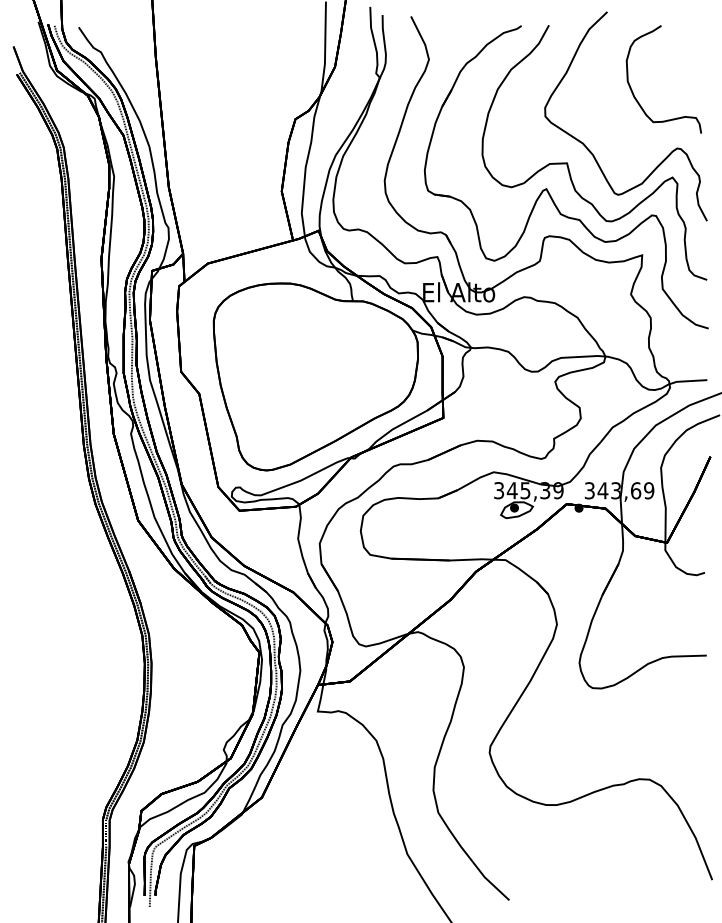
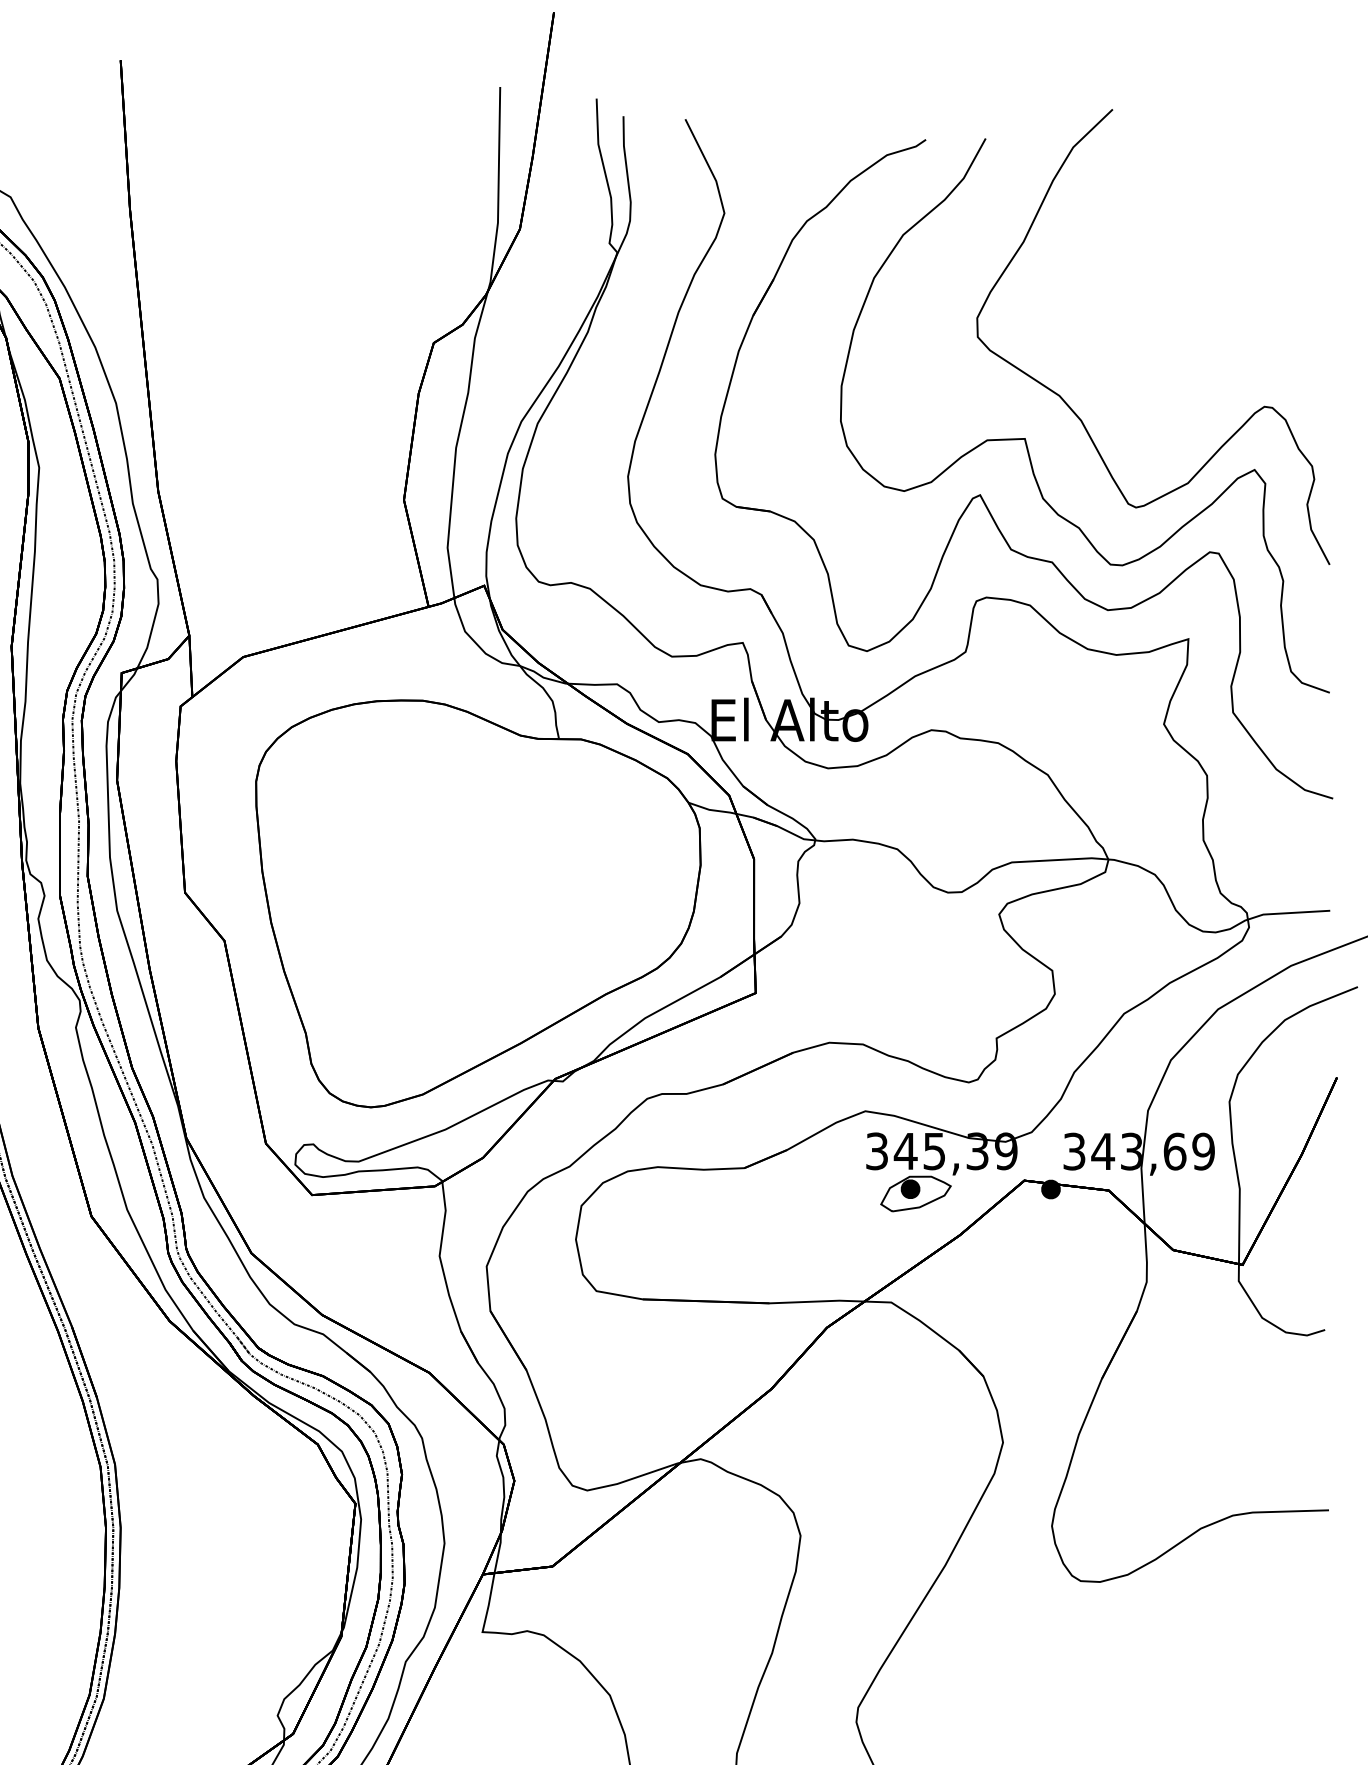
curve: (632, 89) -> (1167, 278), removed

